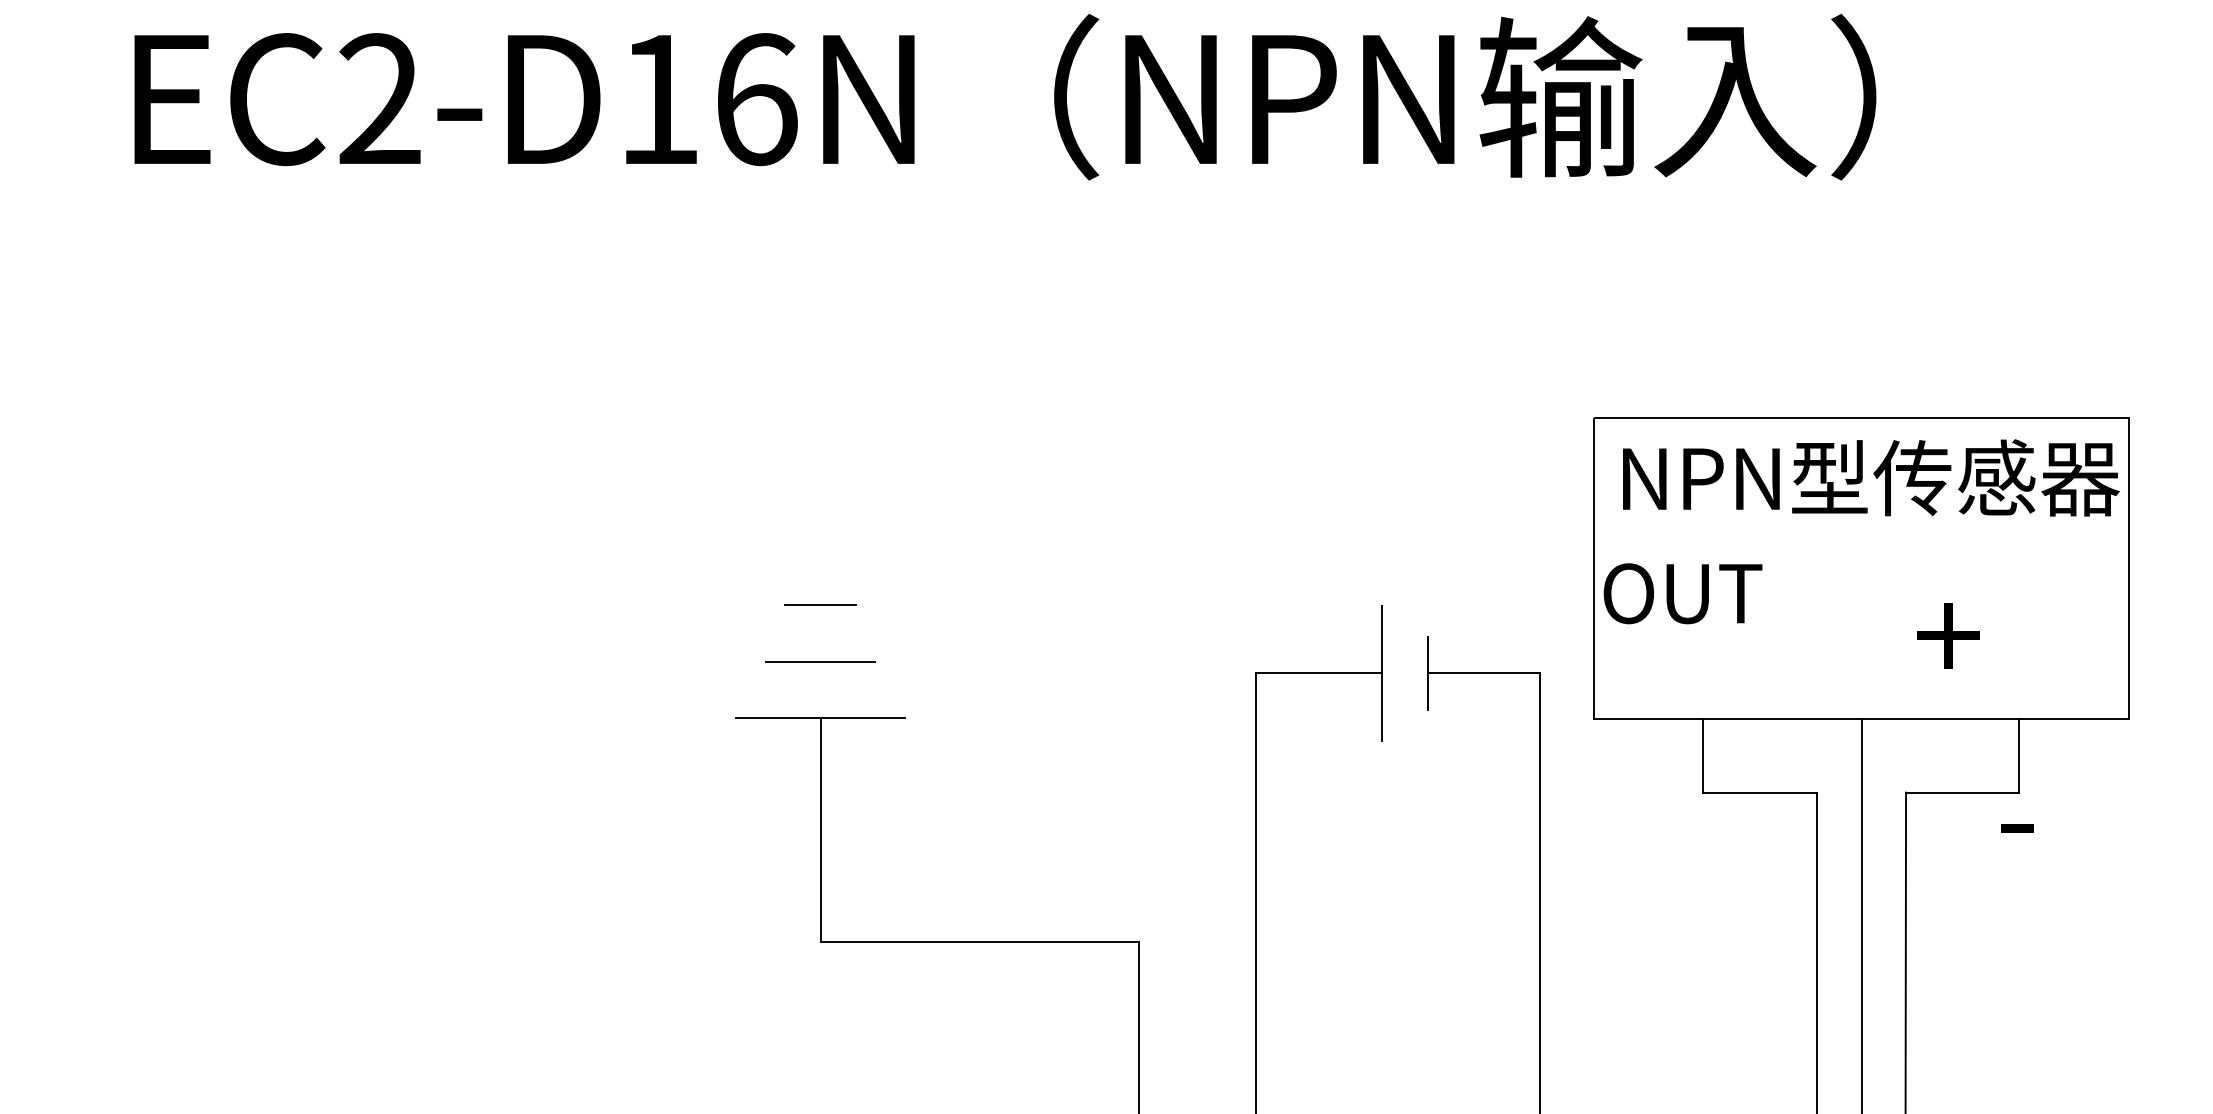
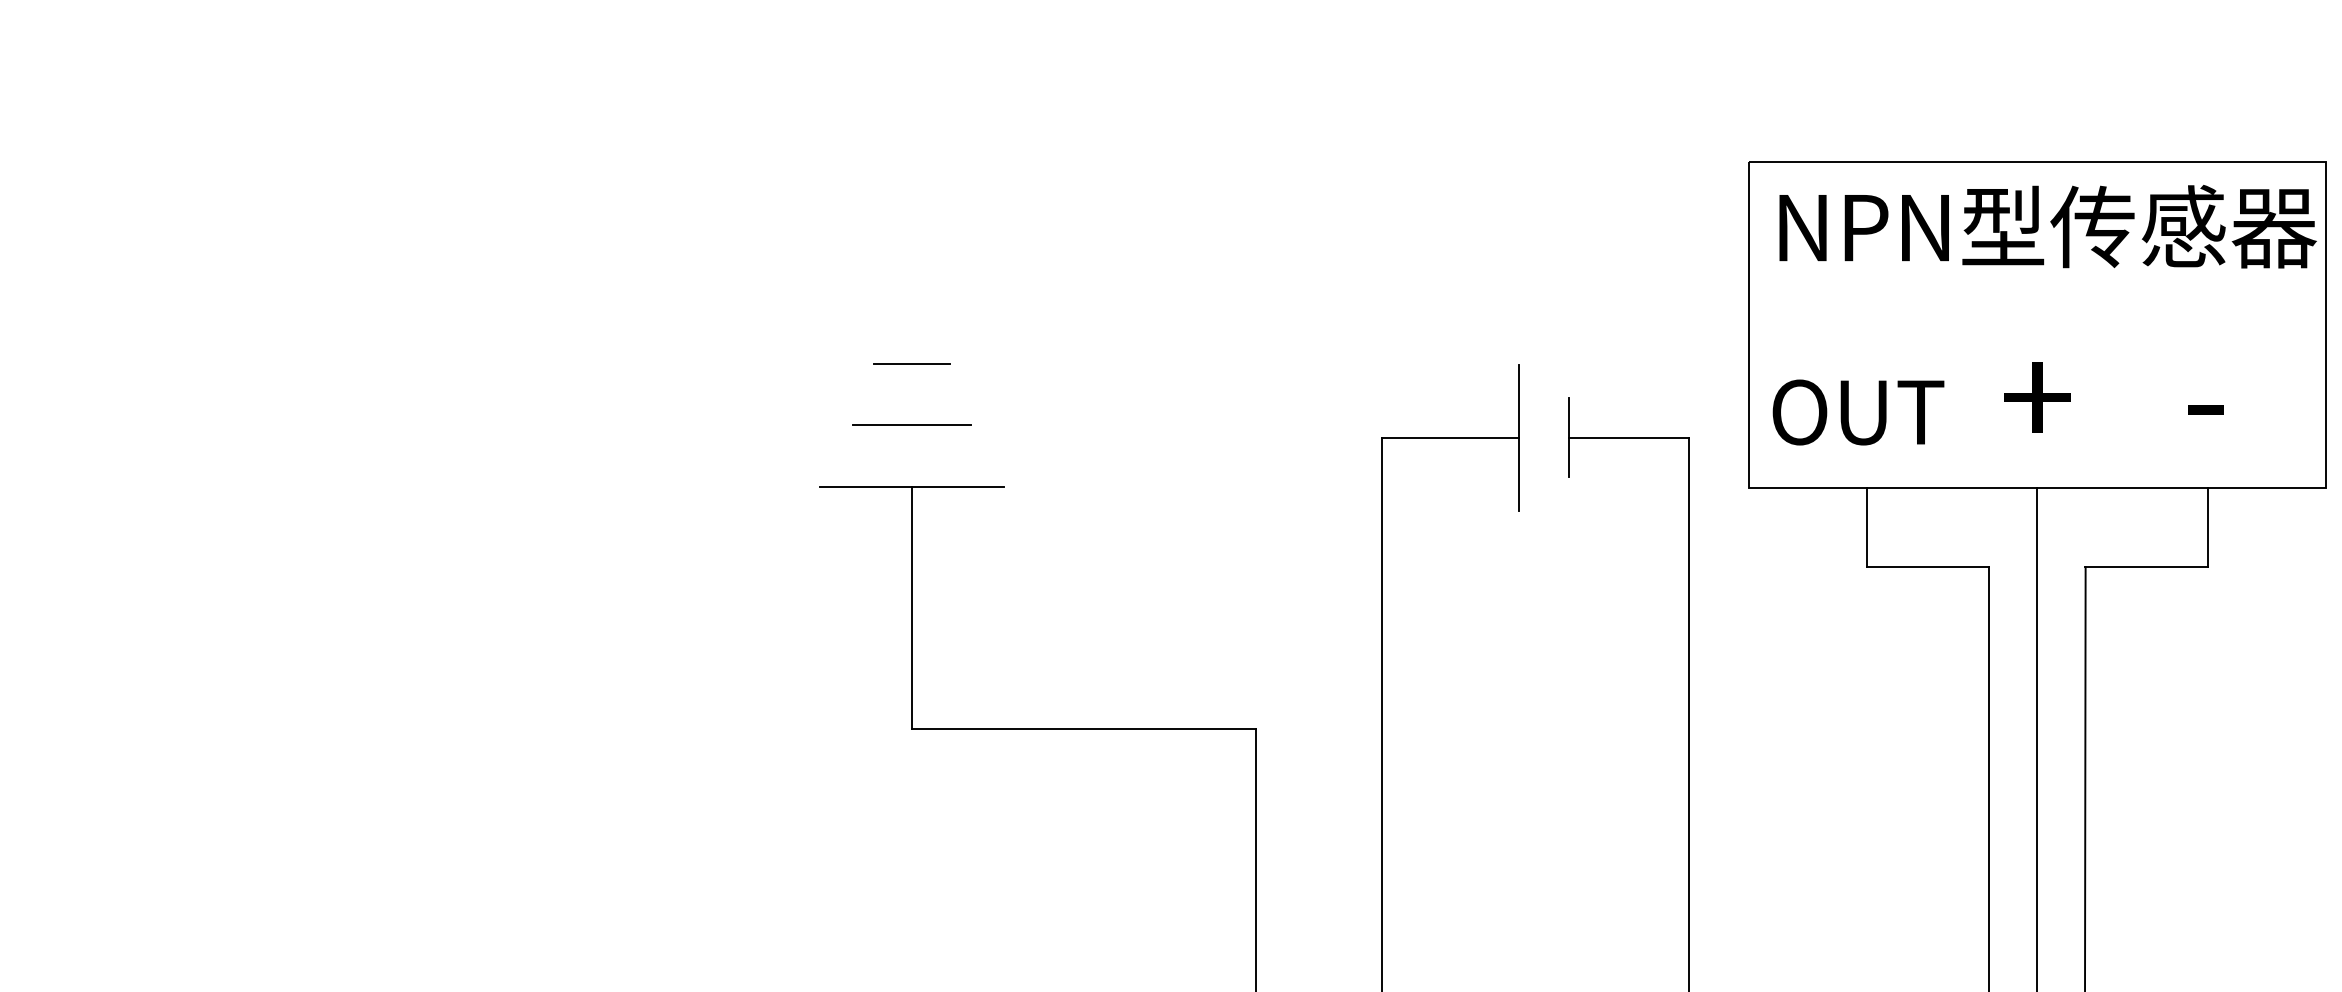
text: (1682, 593) -> (1857, 412), moved
text: (1948, 635) -> (2037, 397), moved
text: (2017, 828) -> (2206, 410), moved

